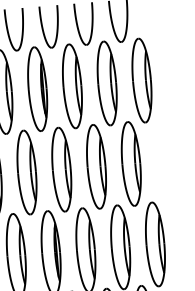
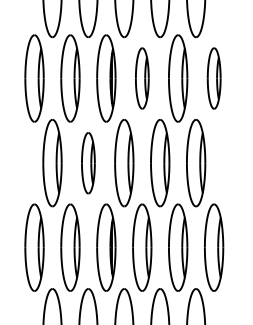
part: (142, 80) -> (214, 78), size x0.7
part: (72, 86) -> (142, 78), size x0.7
part: (27, 172) -> (88, 163), size x0.7

